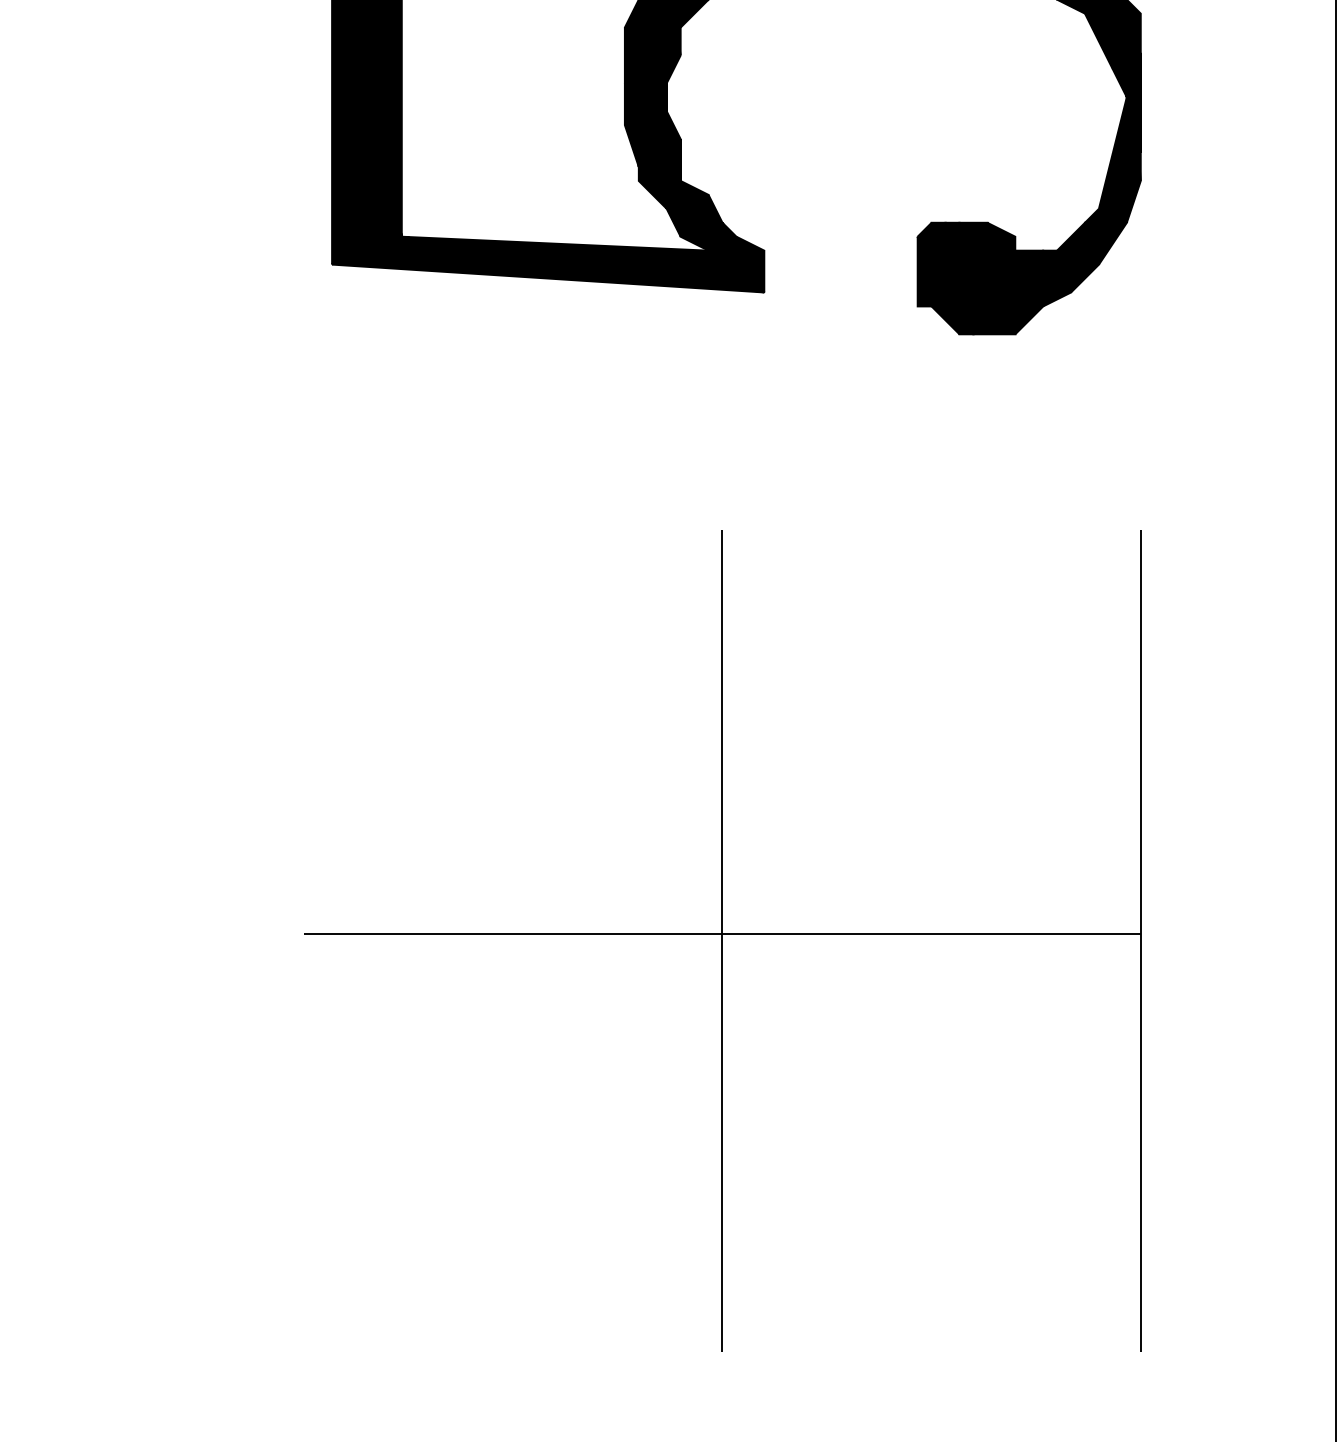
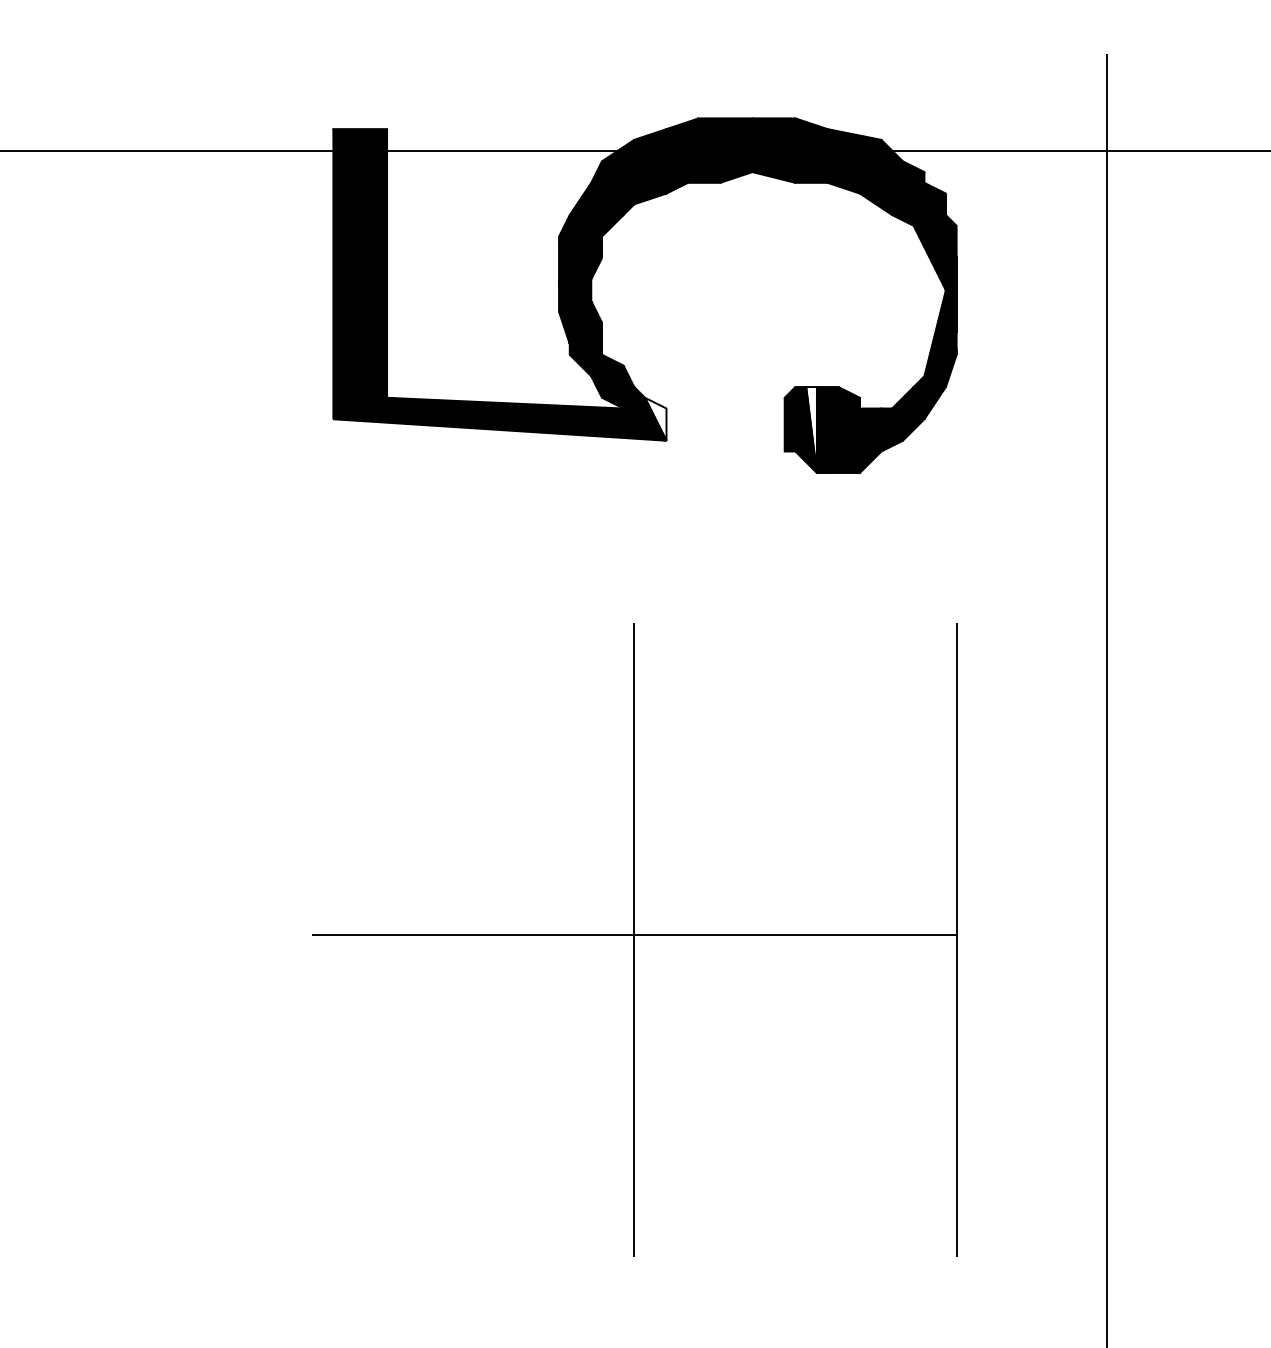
fill: (750, 263) -> (655, 418), removed
fill: (952, 277) -> (811, 429), removed

